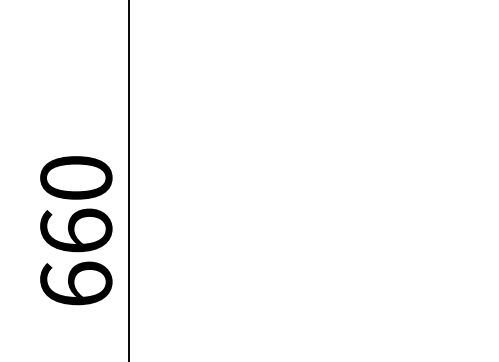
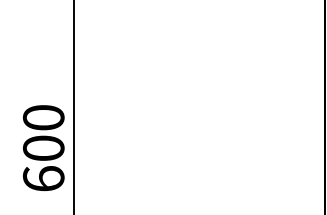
text: (75, 229) -> (43, 147), 660 -> 600

